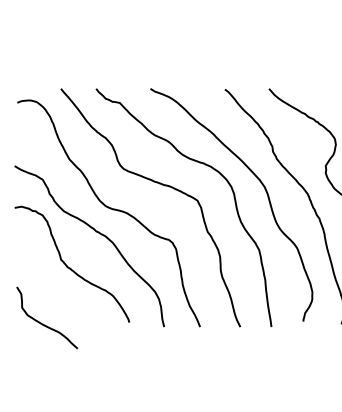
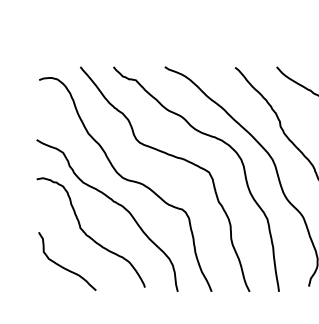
curve: (43, 323) -> (63, 266), moved

